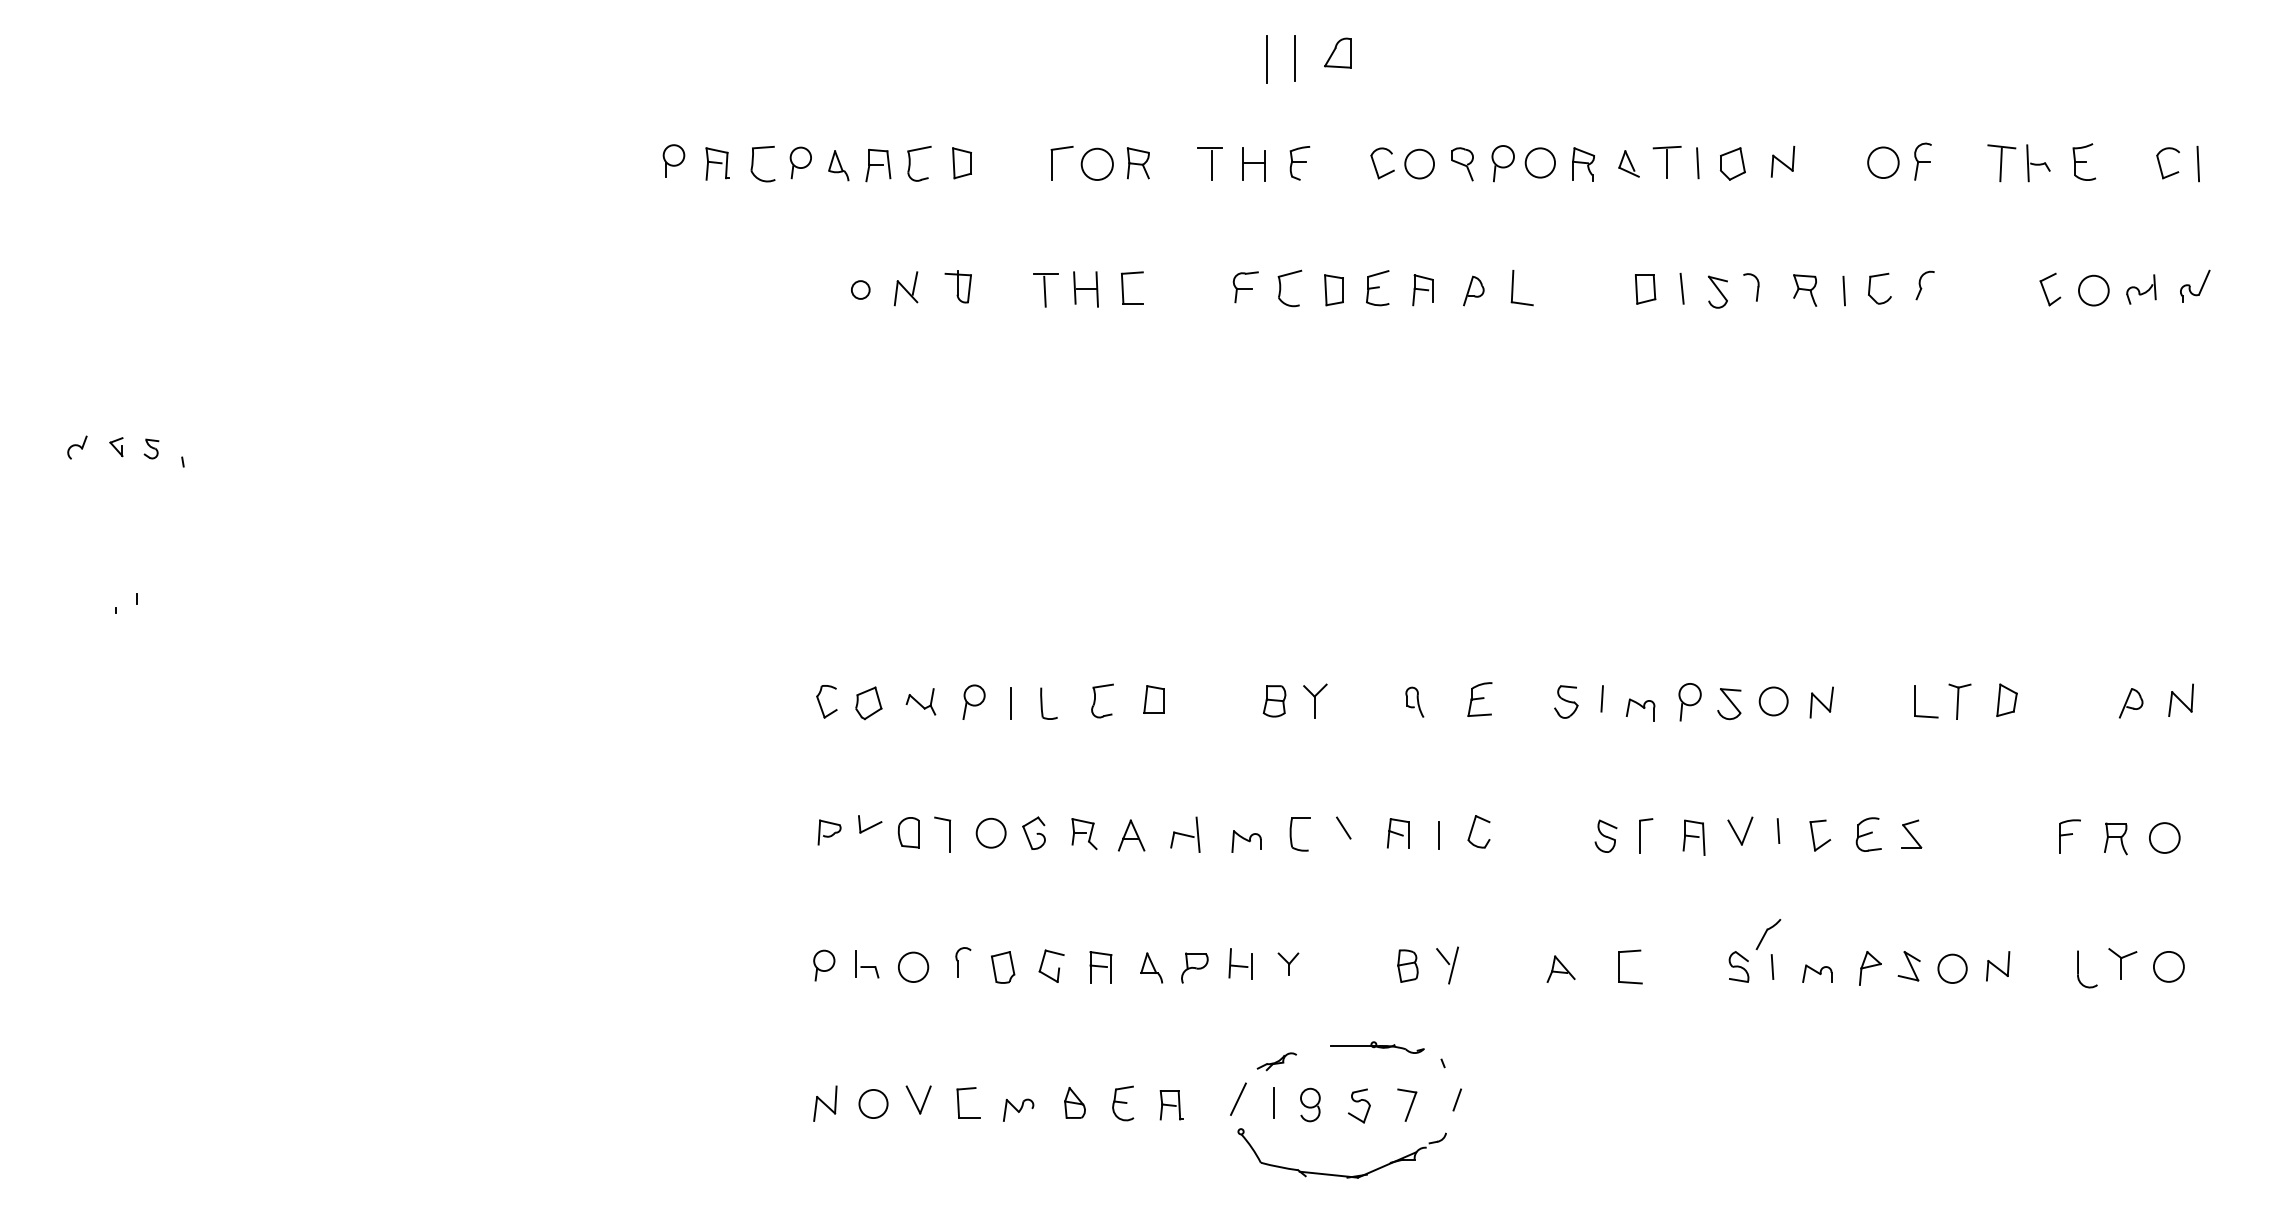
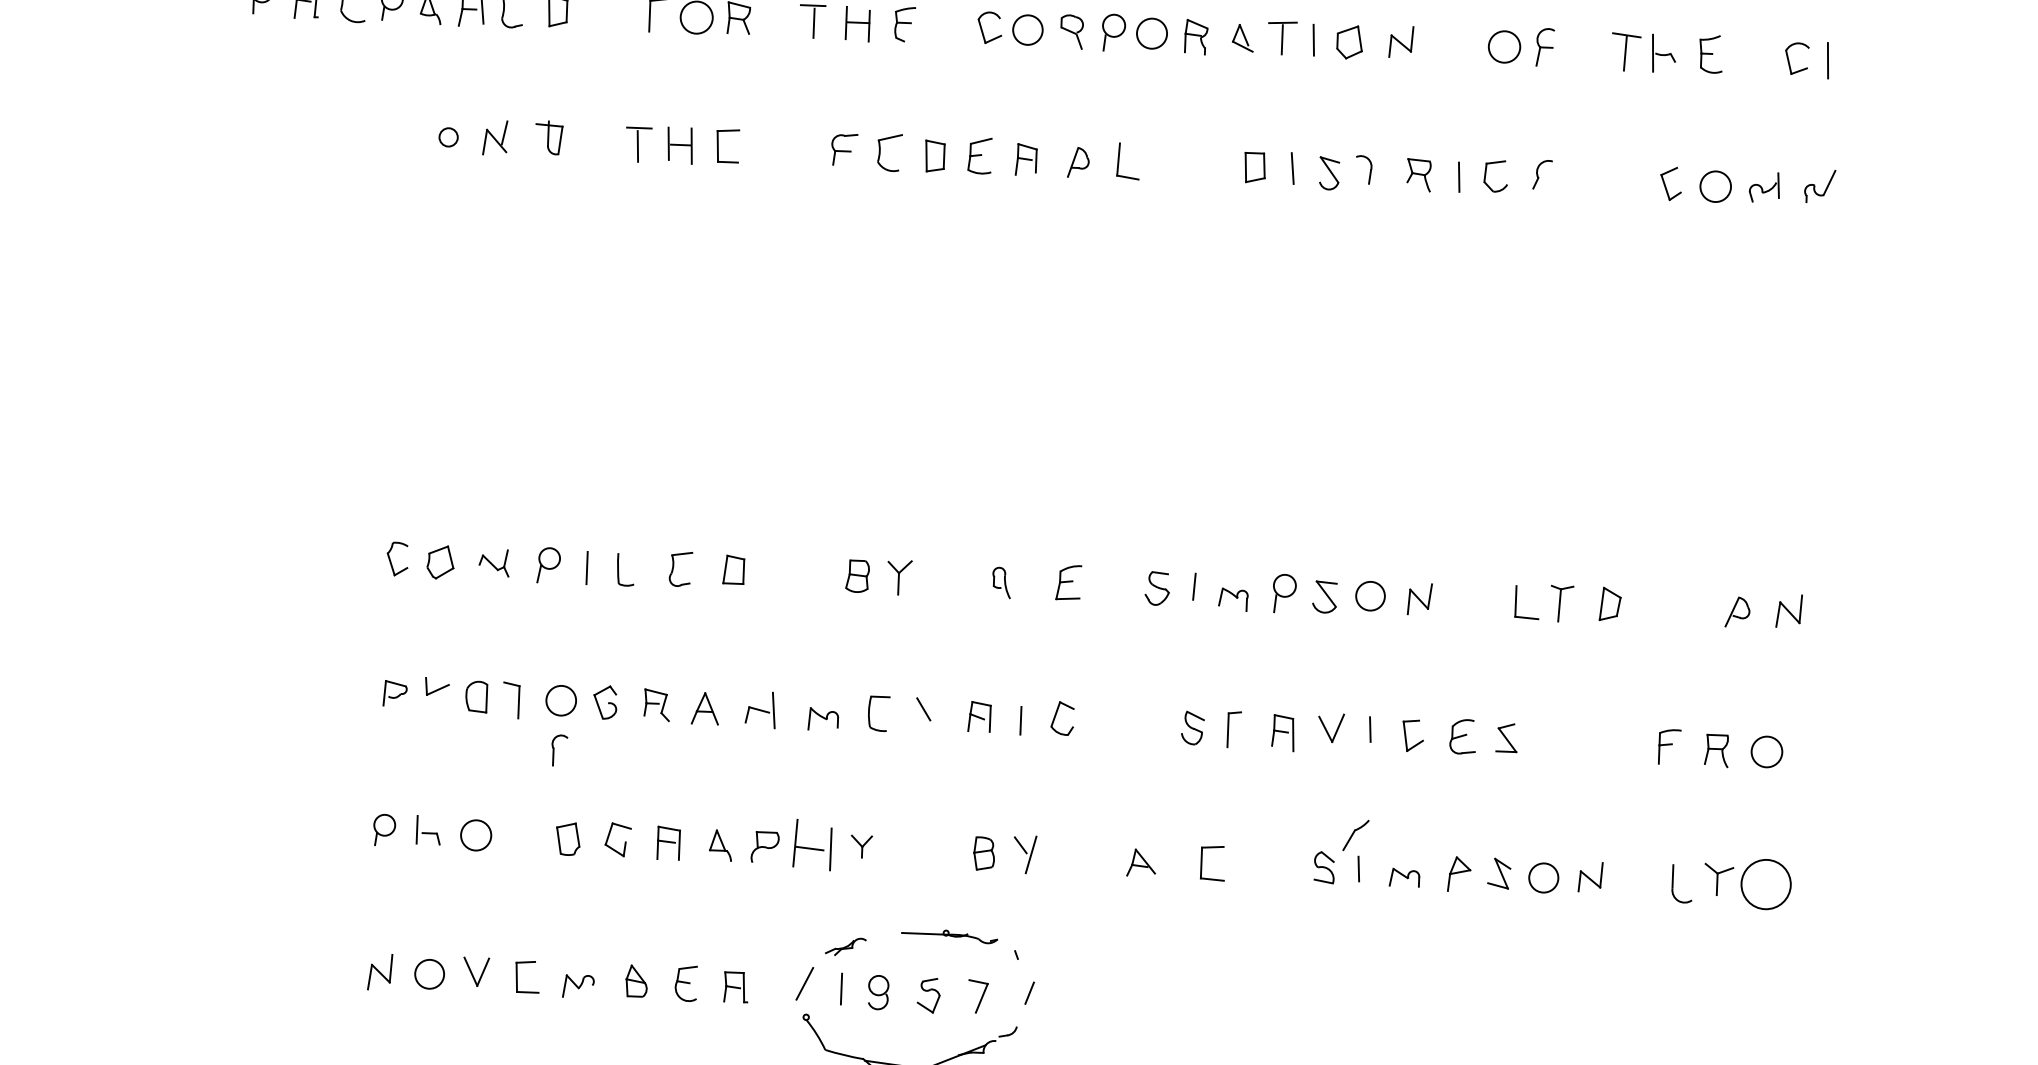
part: (963, 962) -> (559, 750), moved
part: (1240, 963) -> (812, 844), size x1.6
circle: (2168, 966) -> (1765, 884), size x1.6

